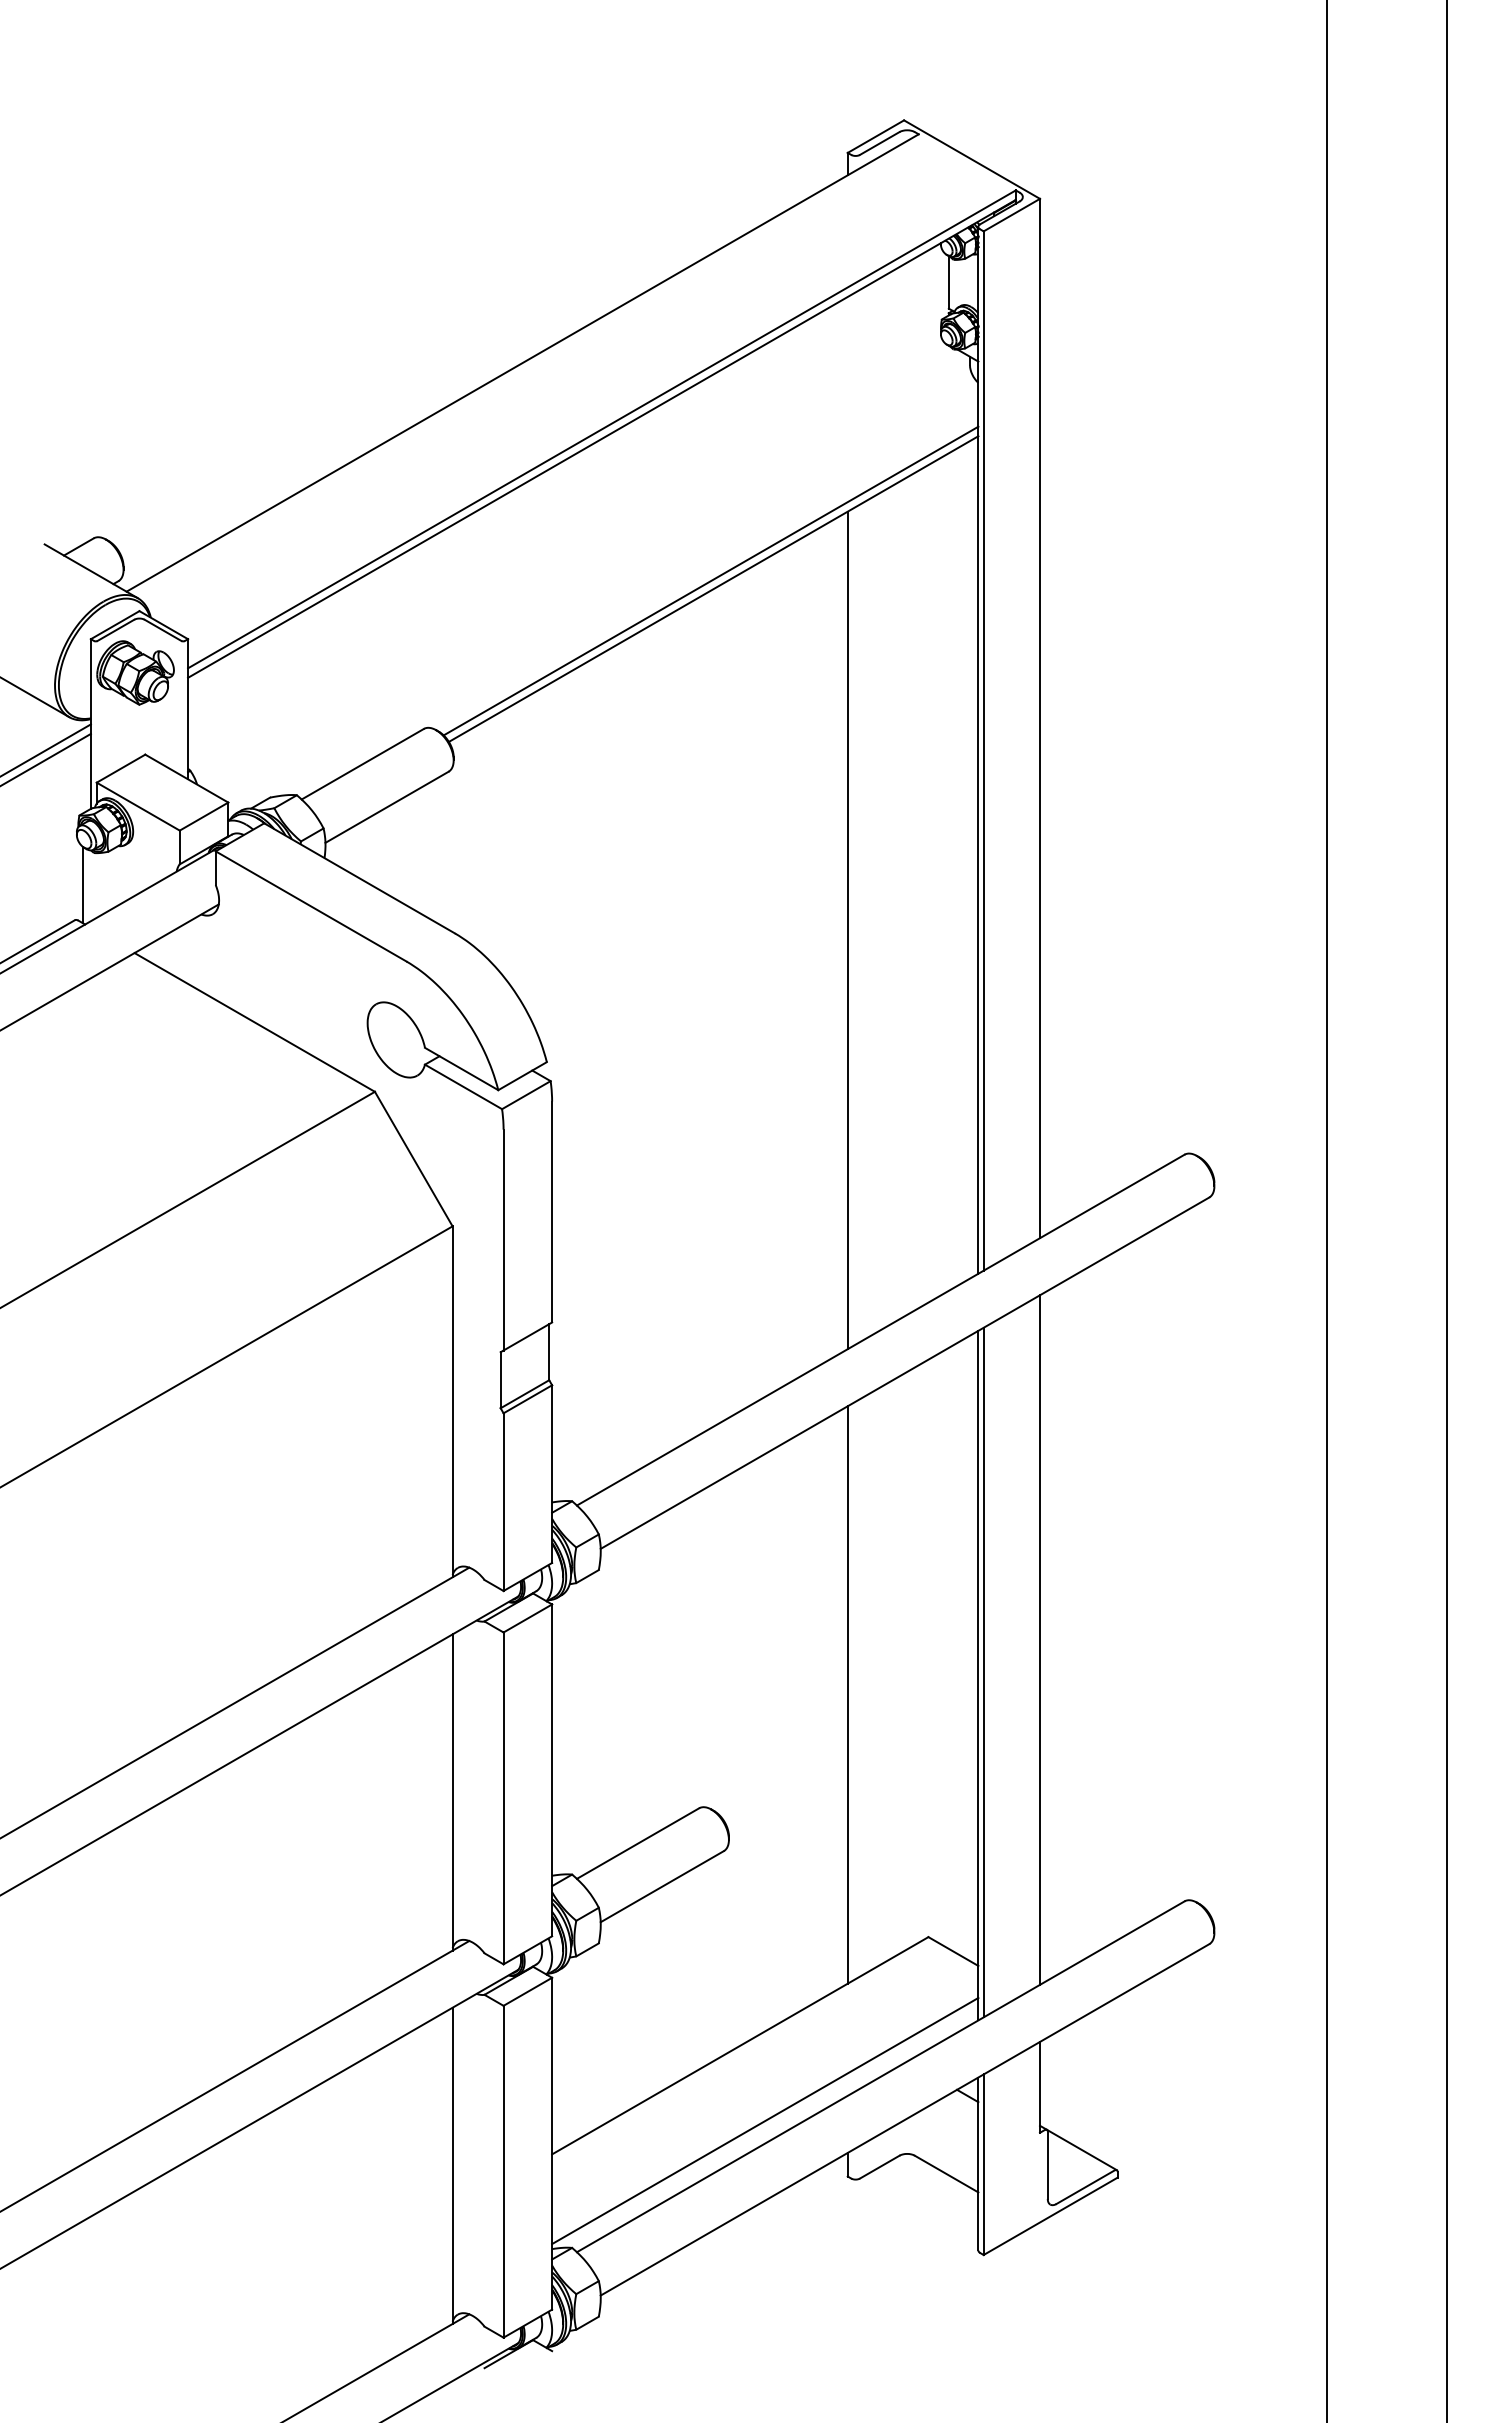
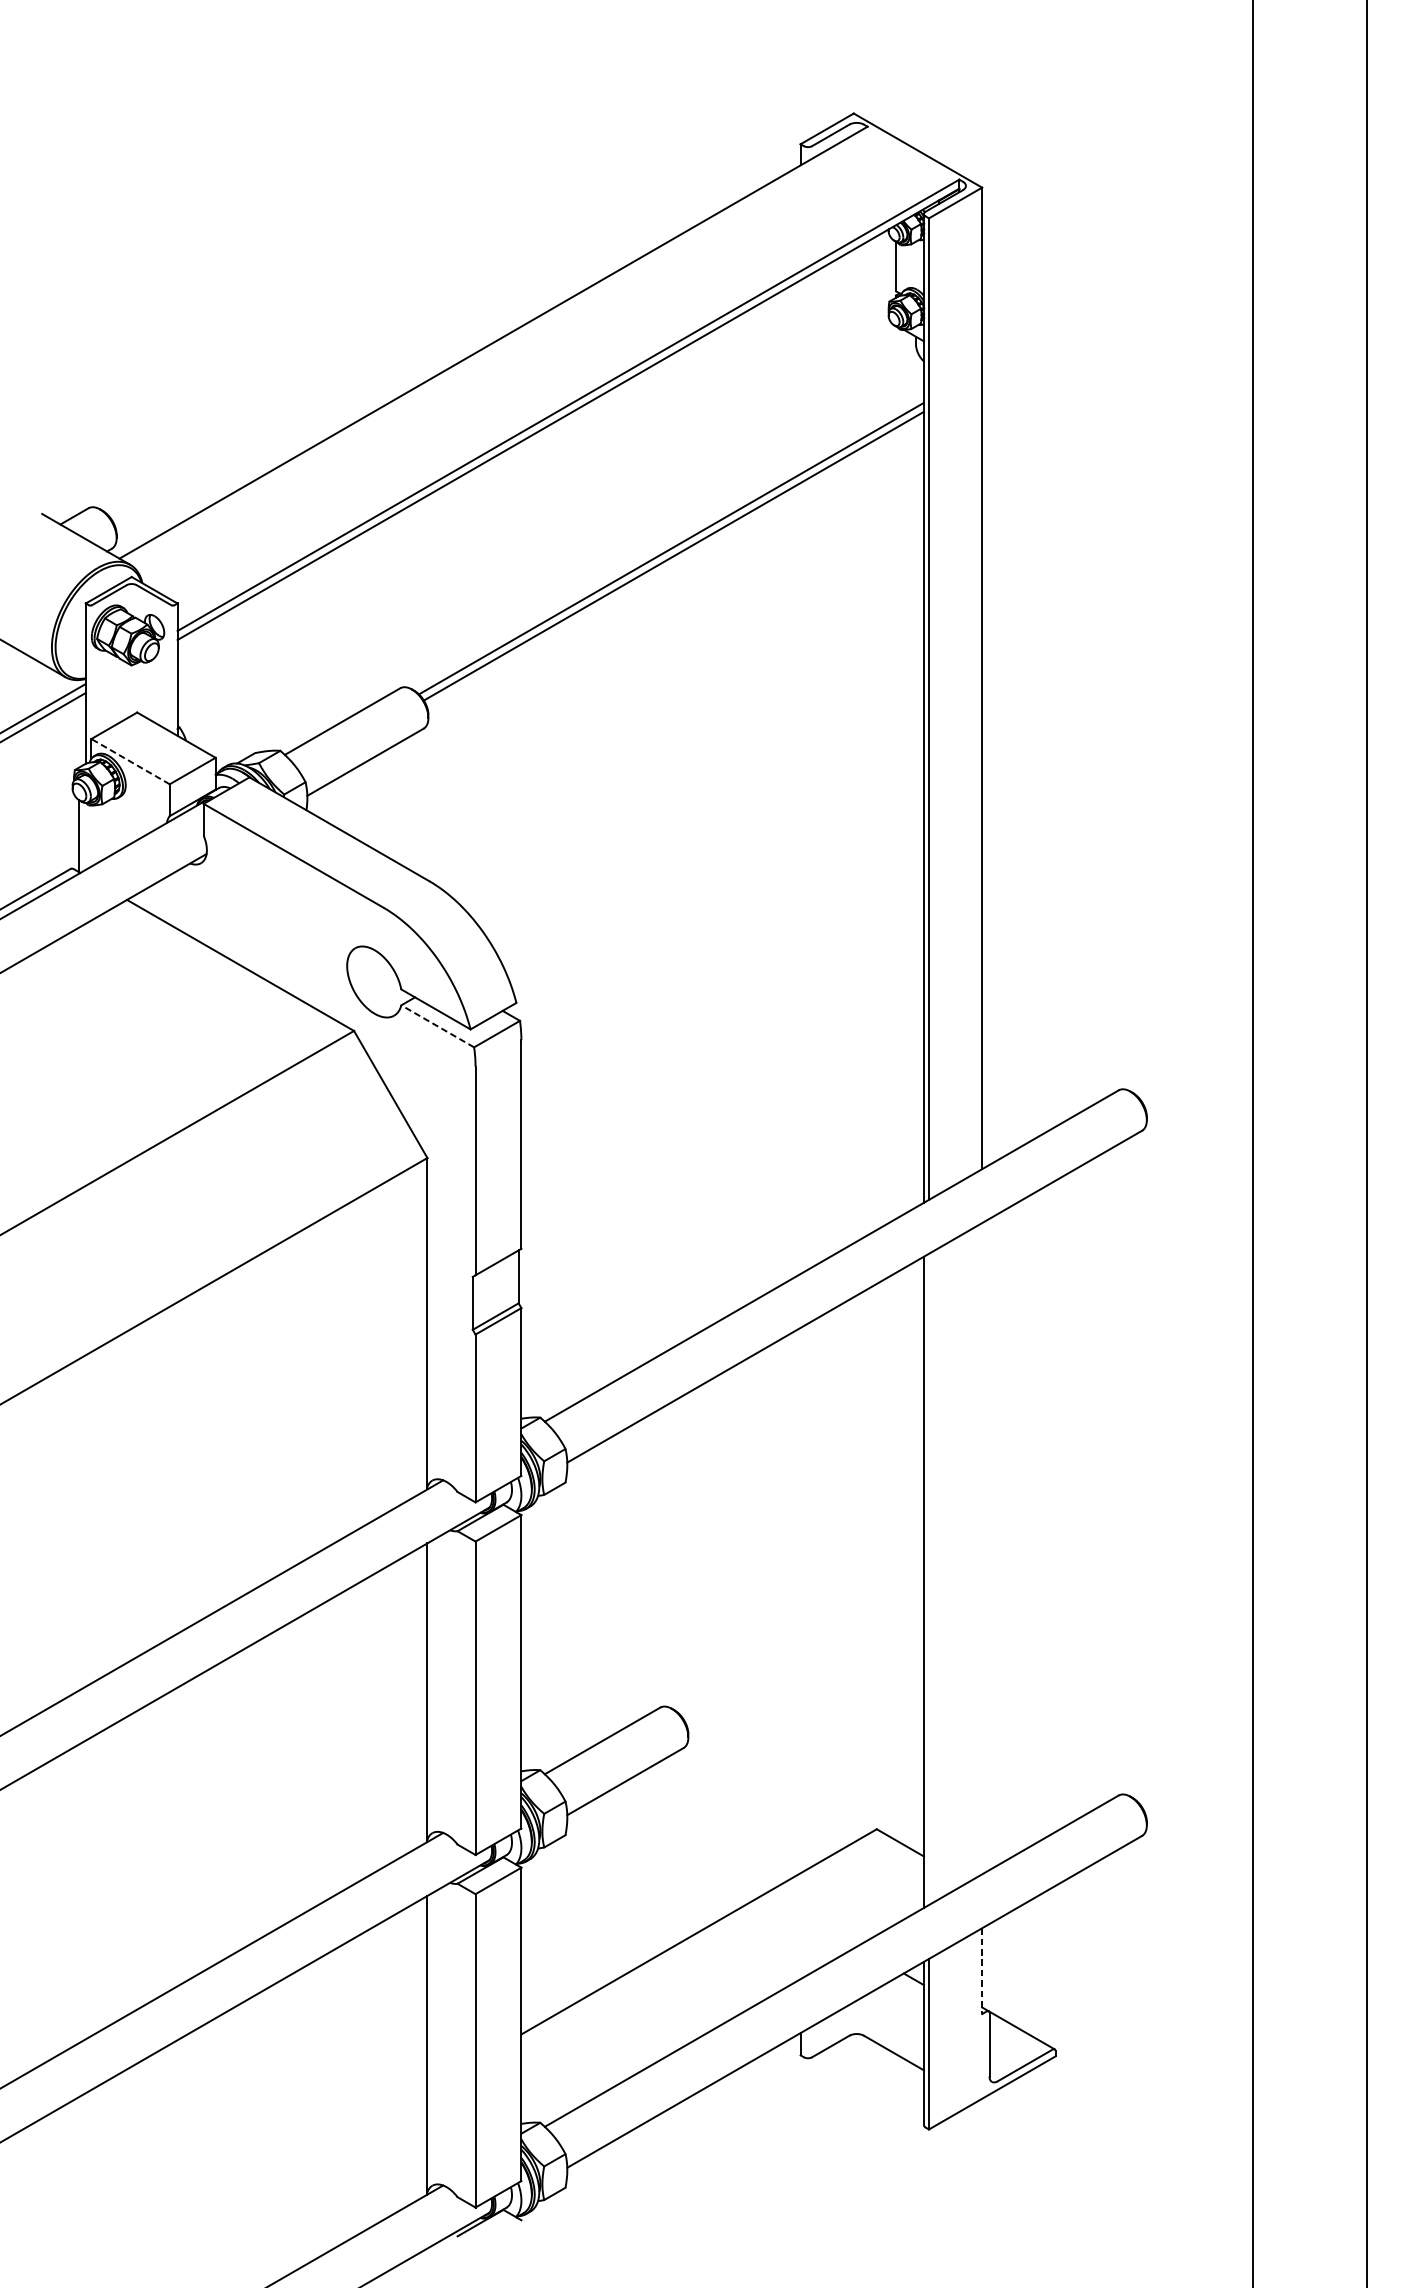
line: (138, 806) -> (130, 761), solid -> dashed
line: (847, 930) -> (800, 878), removed
line: (463, 1086) -> (437, 1025), solid -> dashed
line: (1040, 1639) -> (982, 1548), removed
line: (983, 1672) -> (928, 1579), removed
line: (847, 1694) -> (800, 1600), removed
line: (1040, 2087) -> (982, 1971), solid -> dashed
line: (765, 2120) -> (722, 2002), removed

